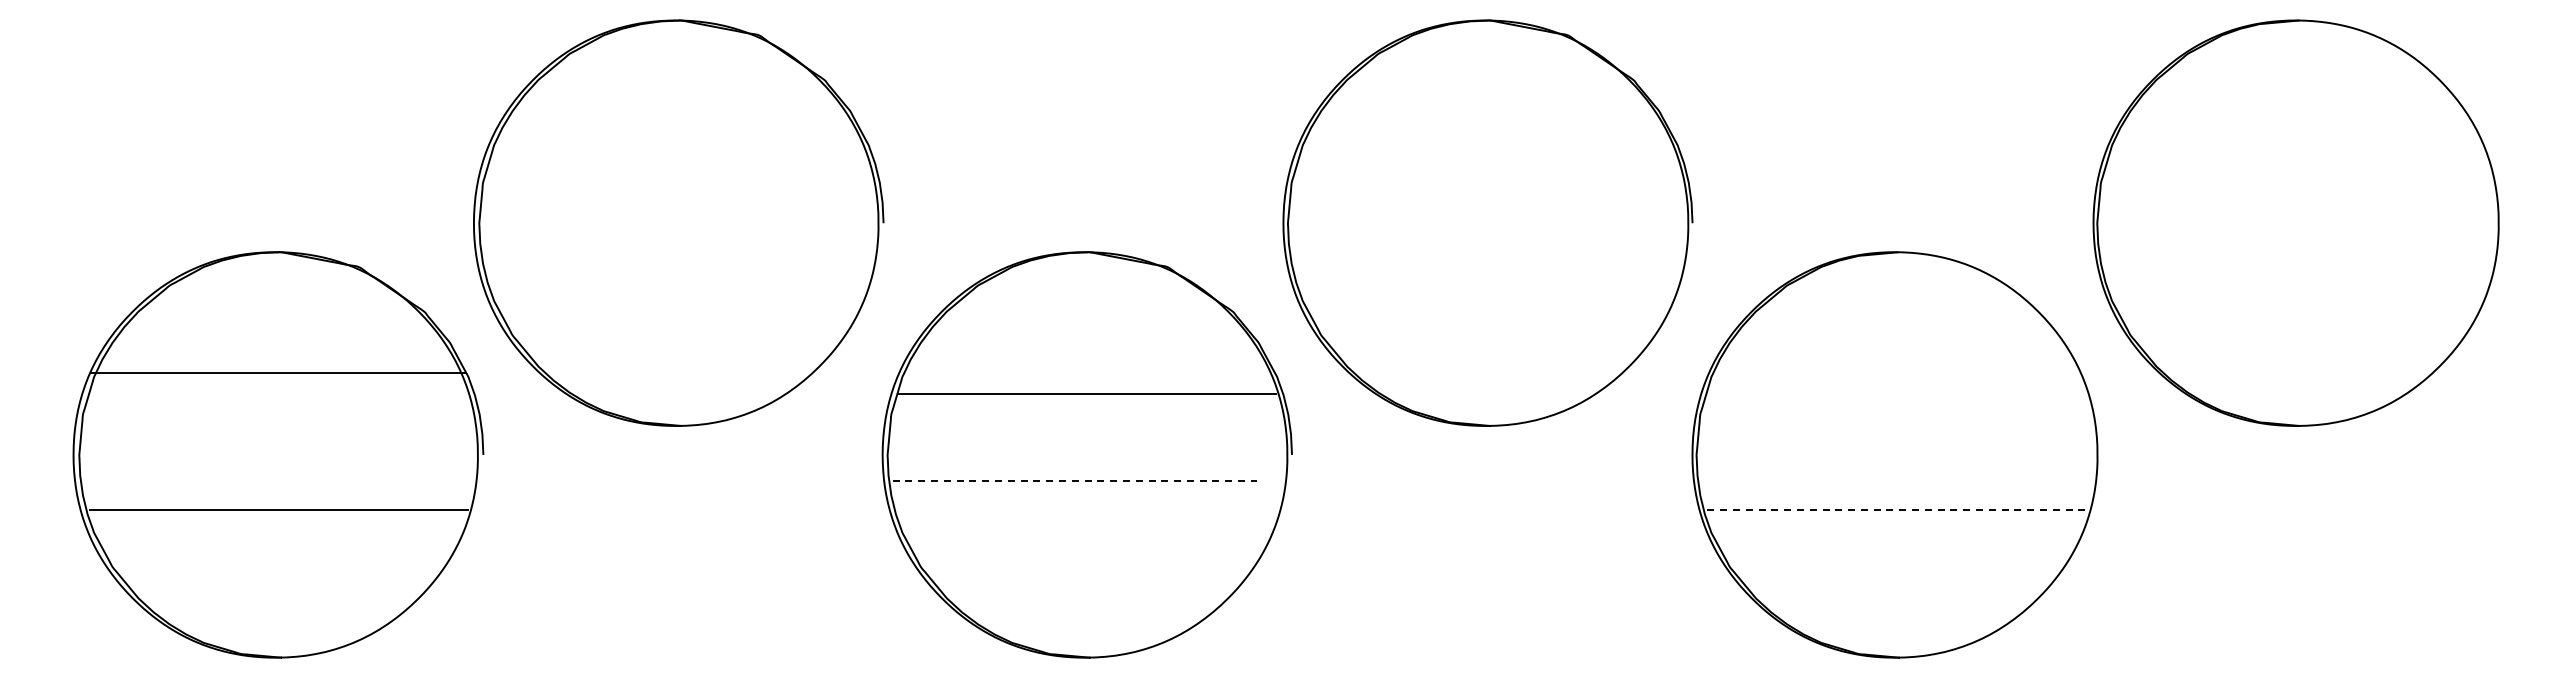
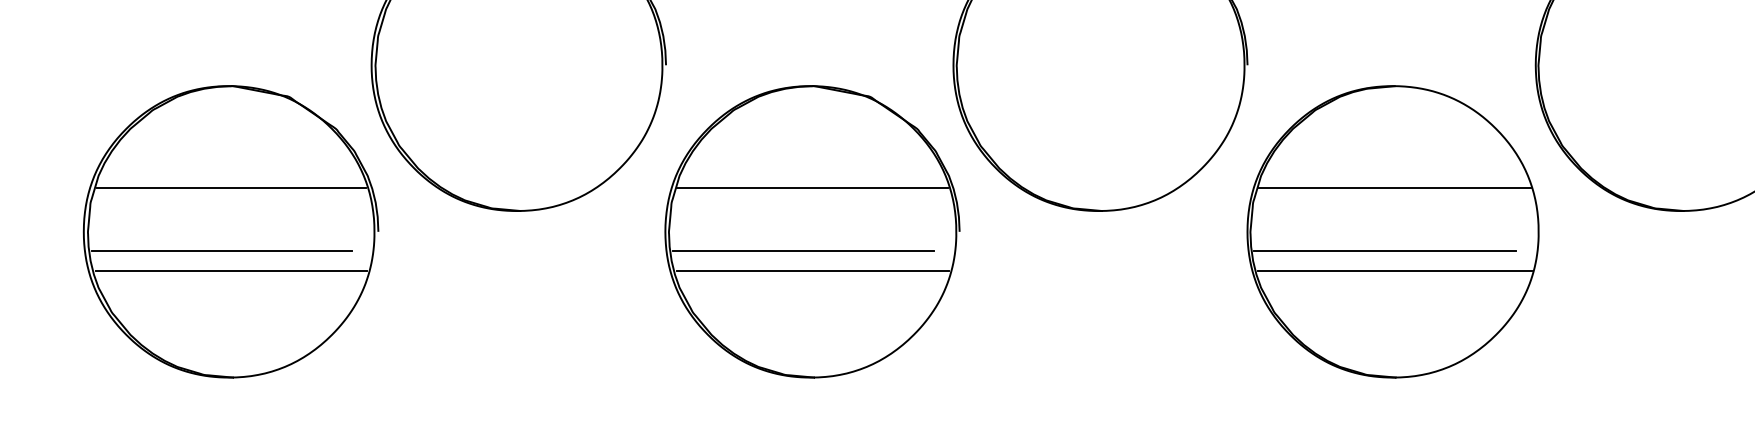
line: (278, 373) -> (231, 188), moved
line: (1897, 394) -> (1394, 188), added
line: (265, 481) -> (221, 250), added
line: (1074, 481) -> (803, 250), dashed -> solid
line: (1883, 481) -> (1384, 250), added
line: (1087, 510) -> (812, 271), added
line: (1897, 510) -> (1394, 271), dashed -> solid

